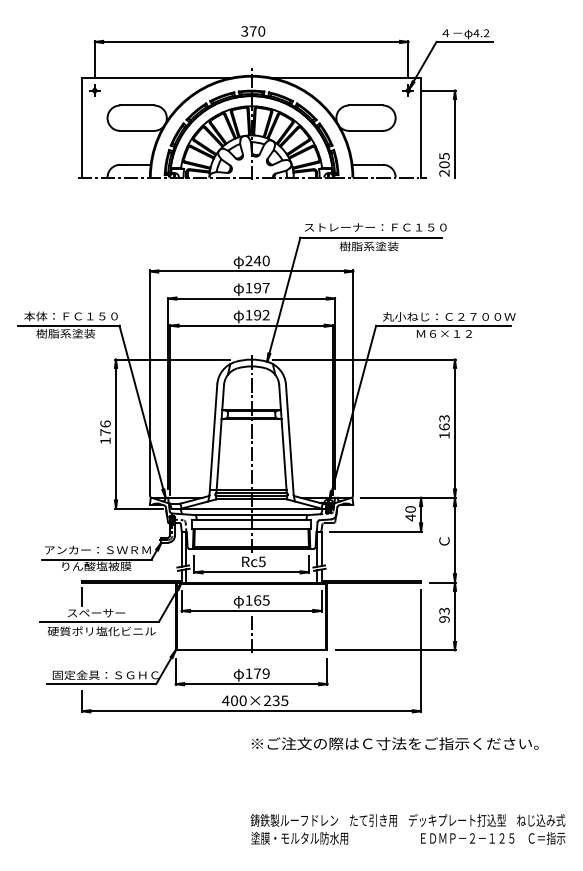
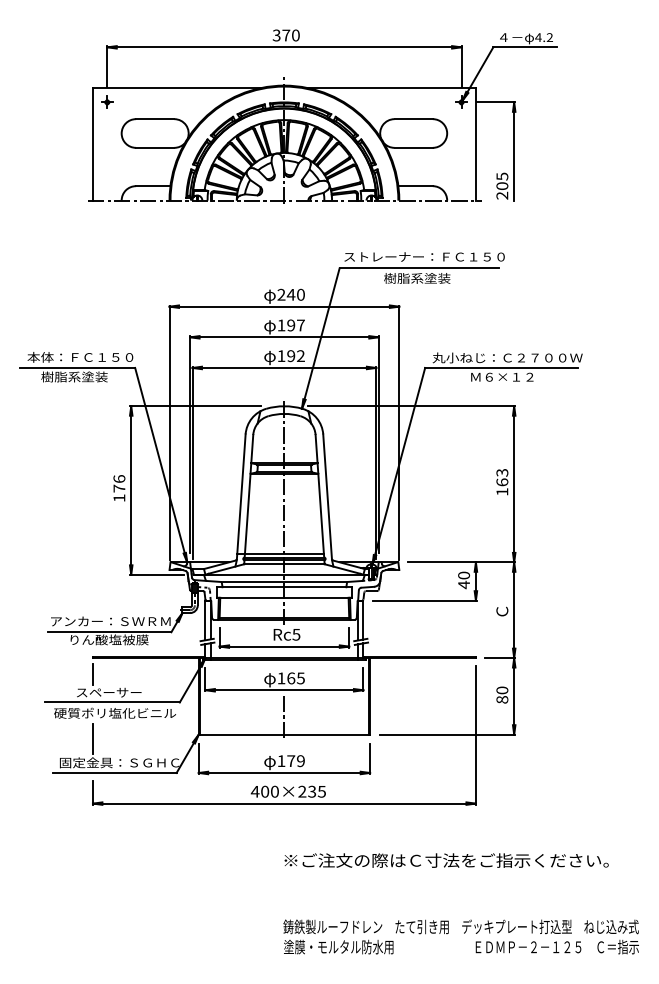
text: (444, 614) -> (502, 694), 93 -> 80
line: (82, 653) -> (93, 738), added
text: (394, 743) -> (445, 860), moved

